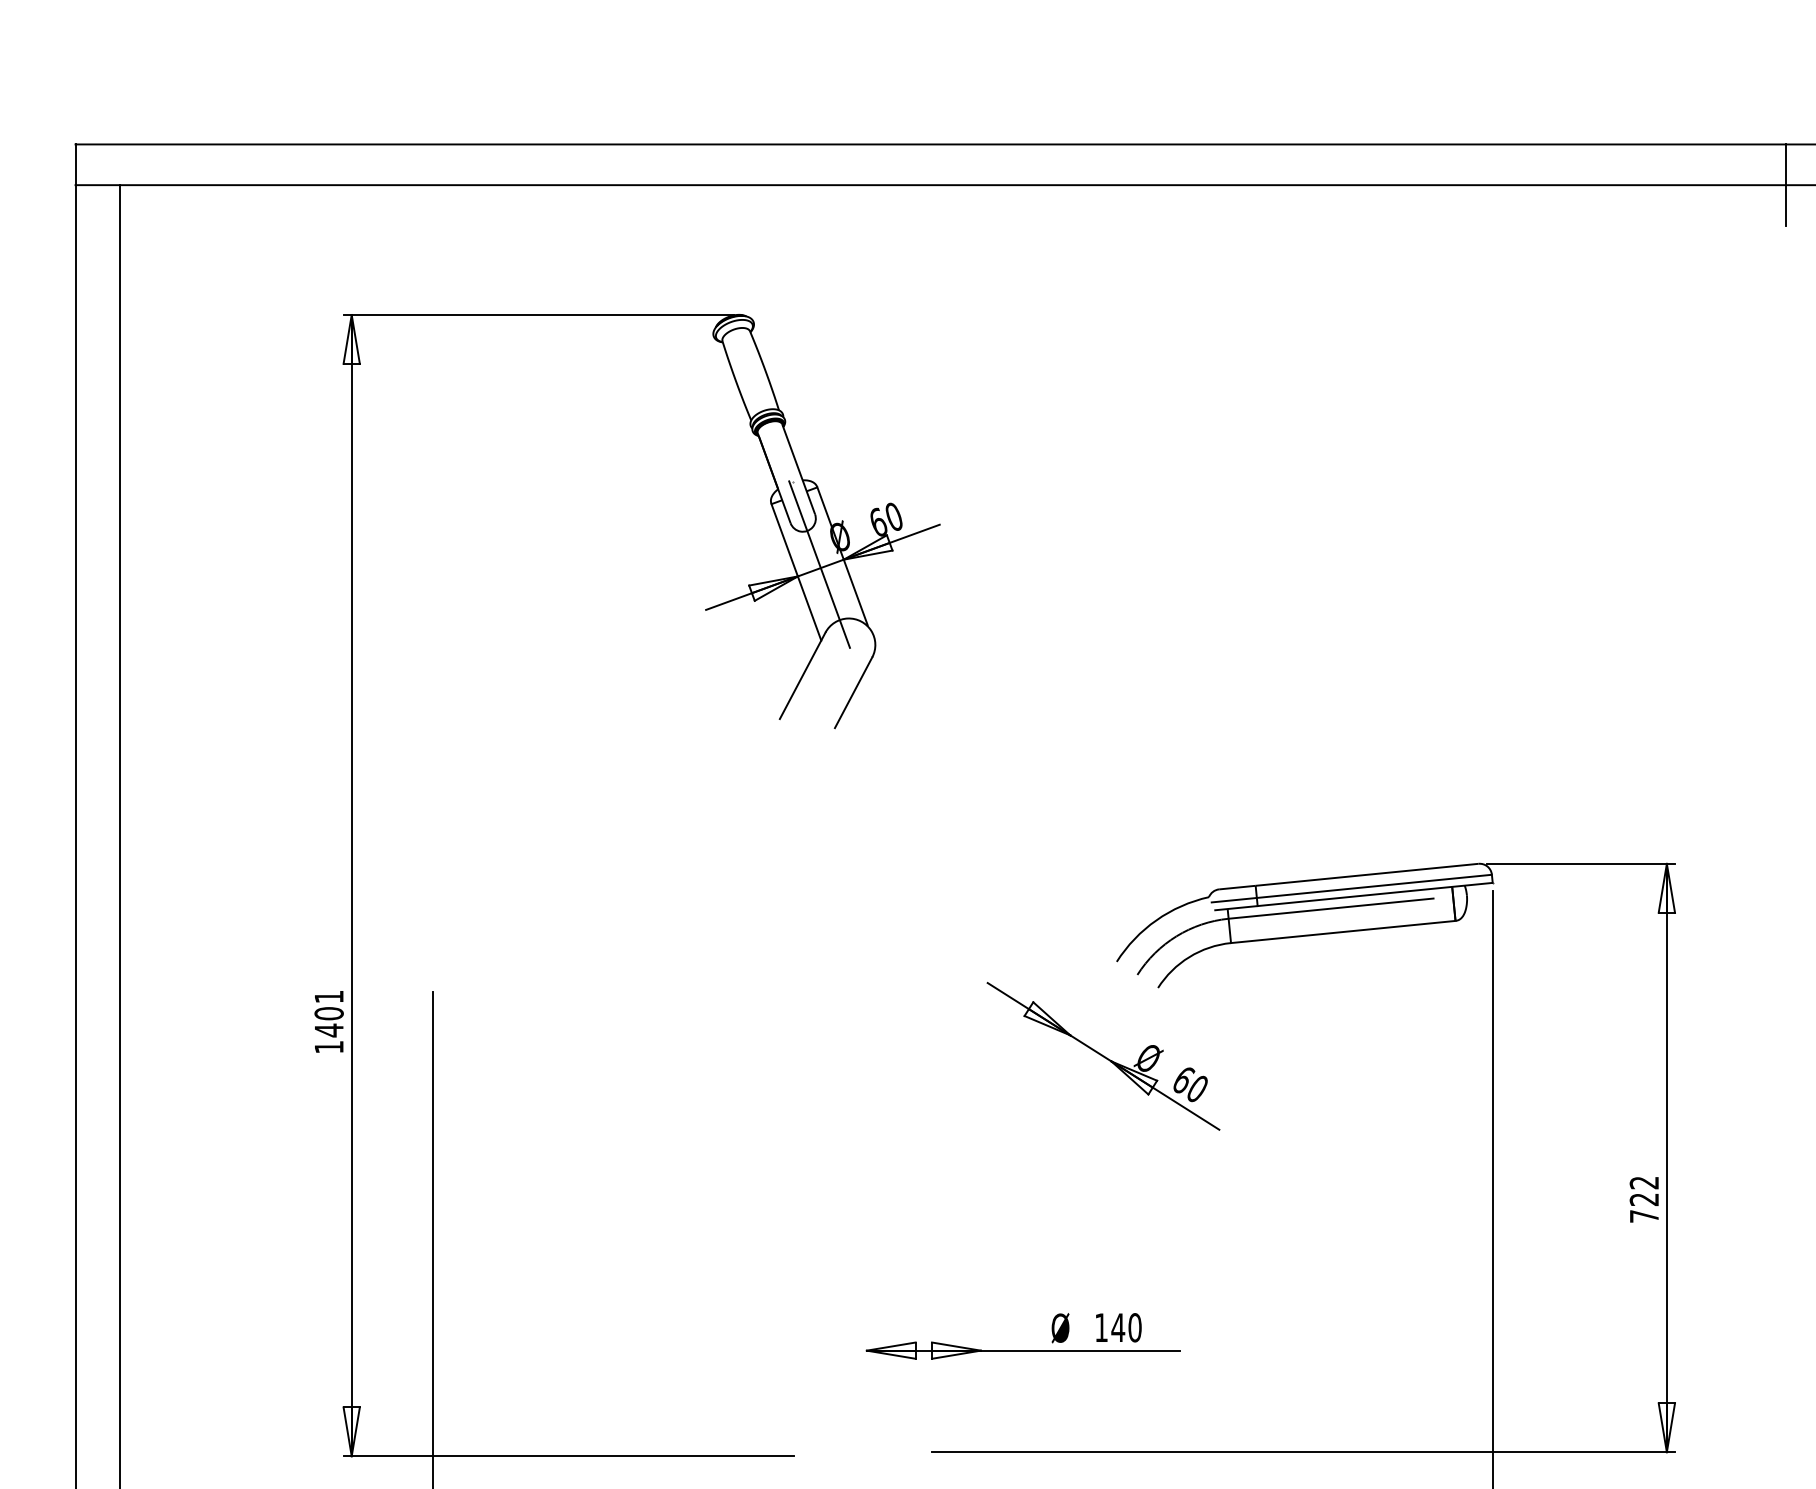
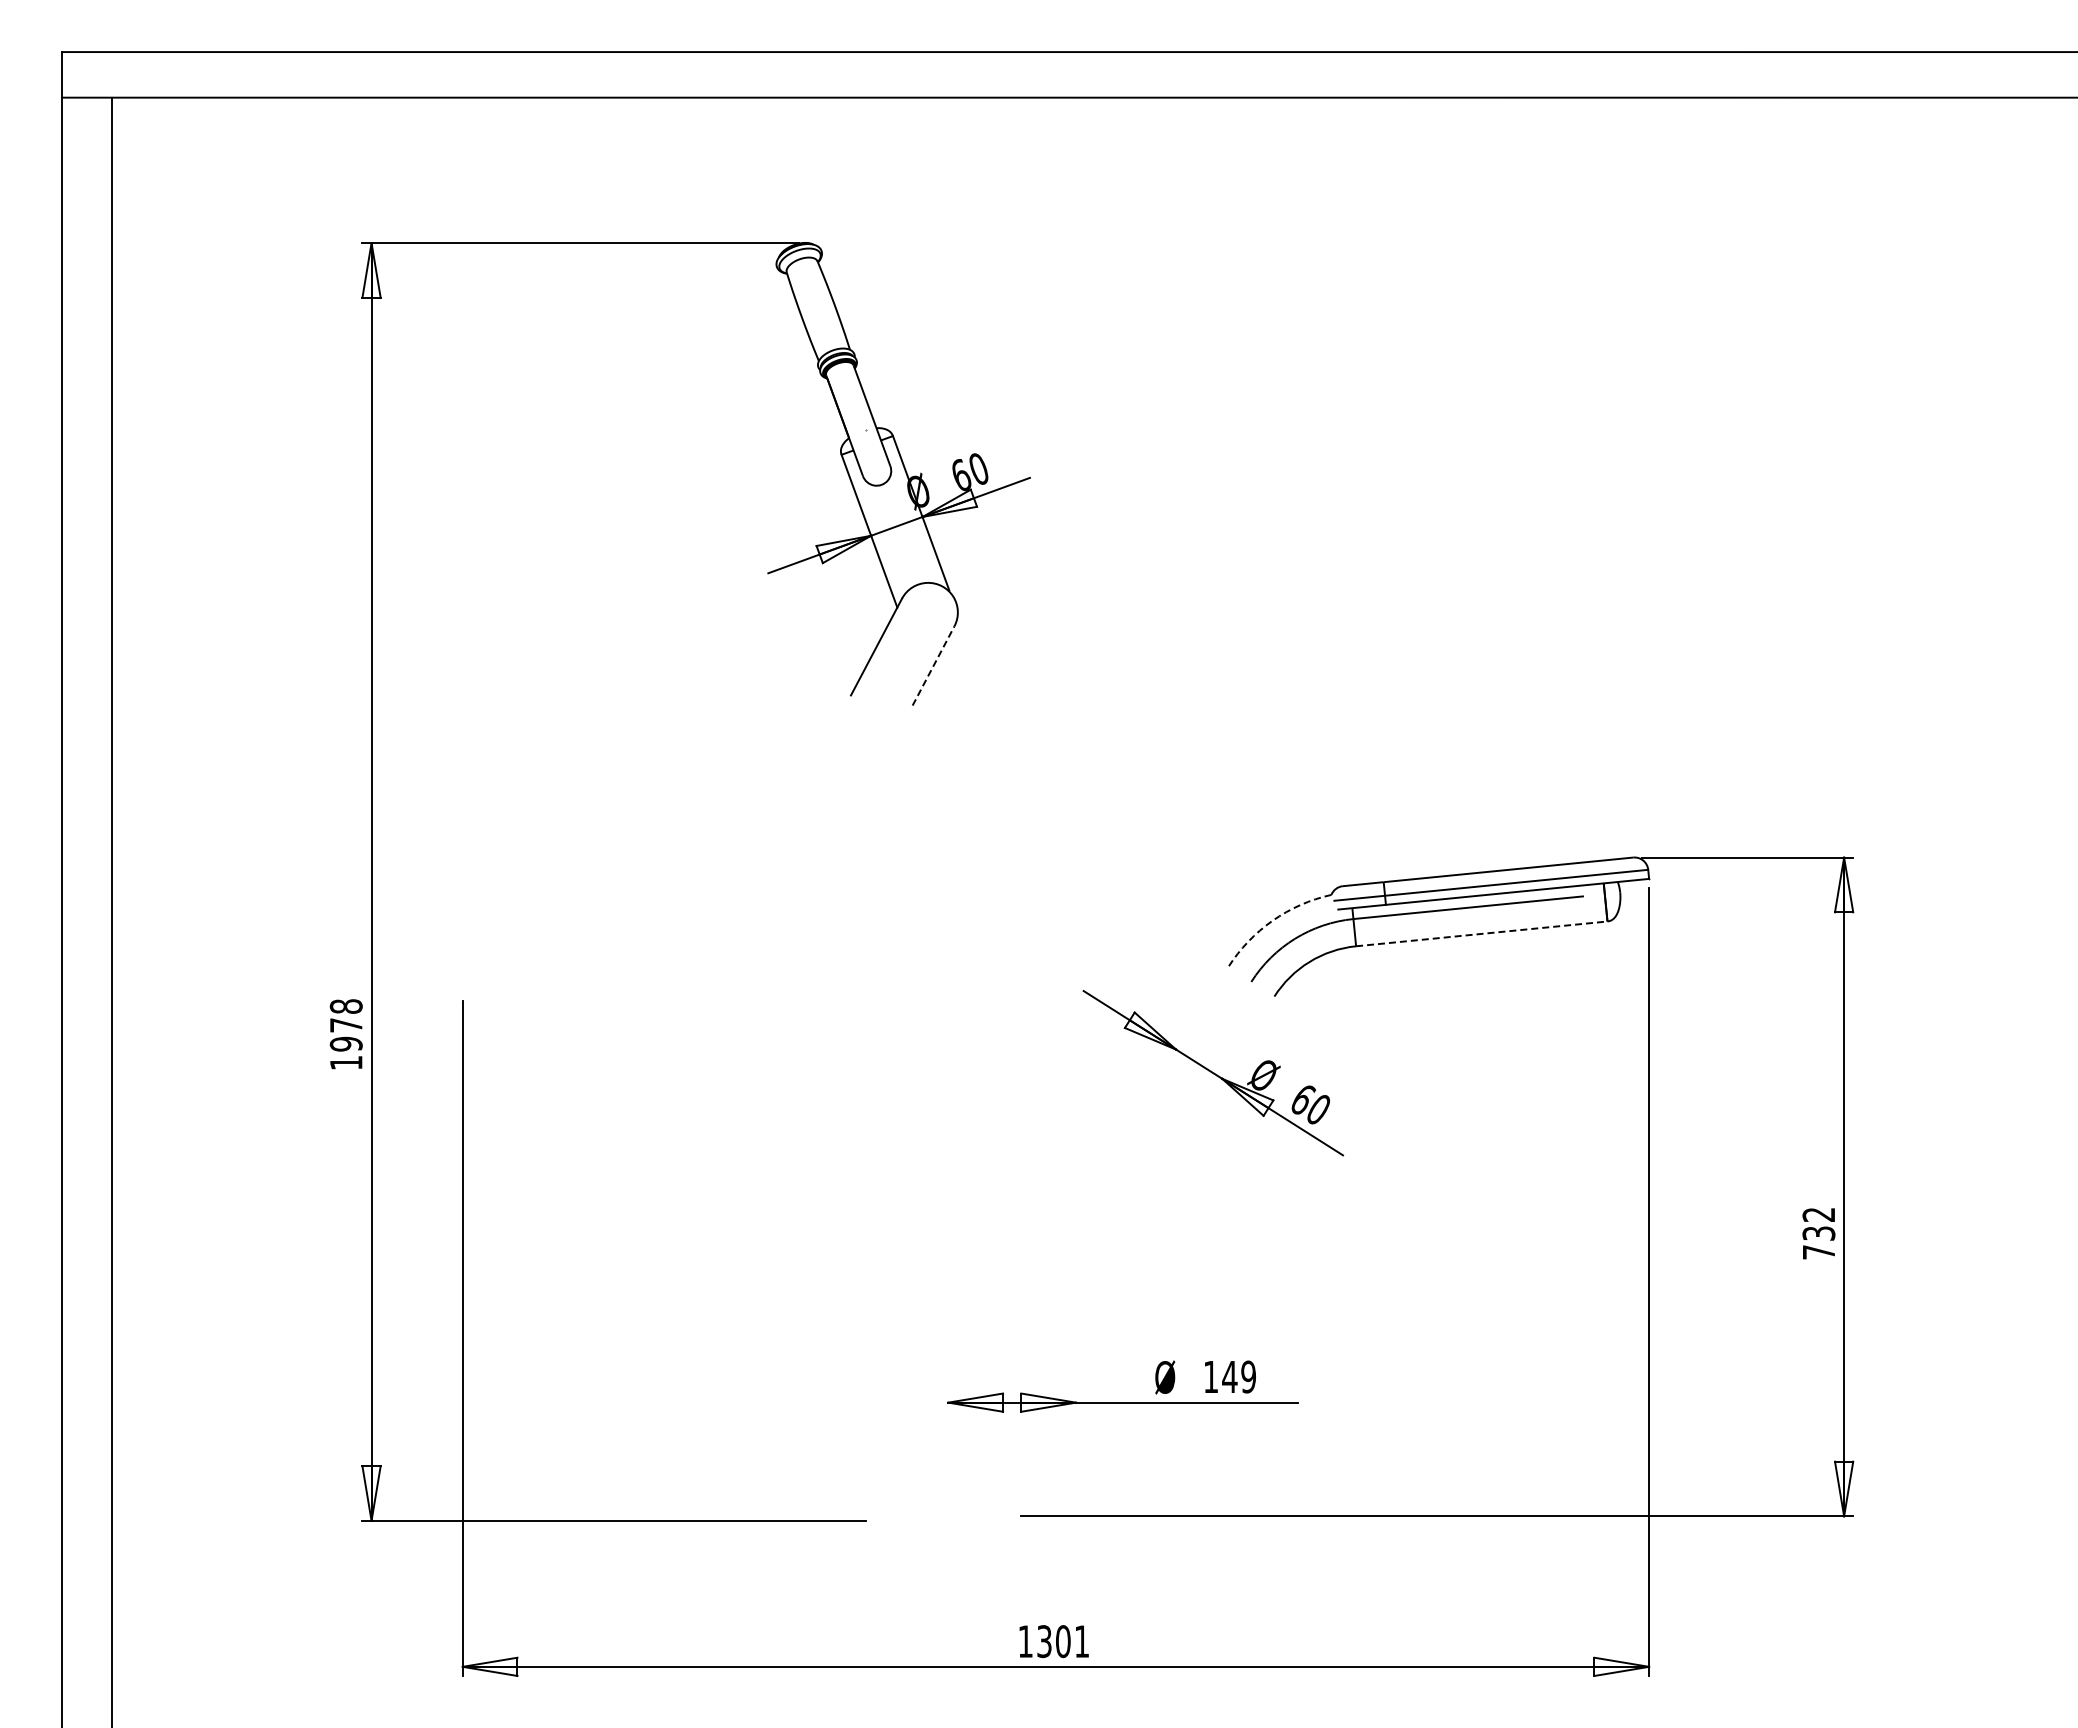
line: (1785, 185) -> (1977, 97), removed
line: (819, 564) -> (895, 522), removed
line: (853, 692) -> (933, 665), solid -> dashed
arc: (1156, 920) -> (1272, 920), solid -> dashed
line: (1343, 931) -> (1482, 933), solid -> dashed
text: (328, 1013) -> (345, 1025), 1401 -> 1978
text: (1643, 1199) -> (1818, 1233), 722 -> 732
text: (1134, 1327) -> (1248, 1376), 140 -> 149

